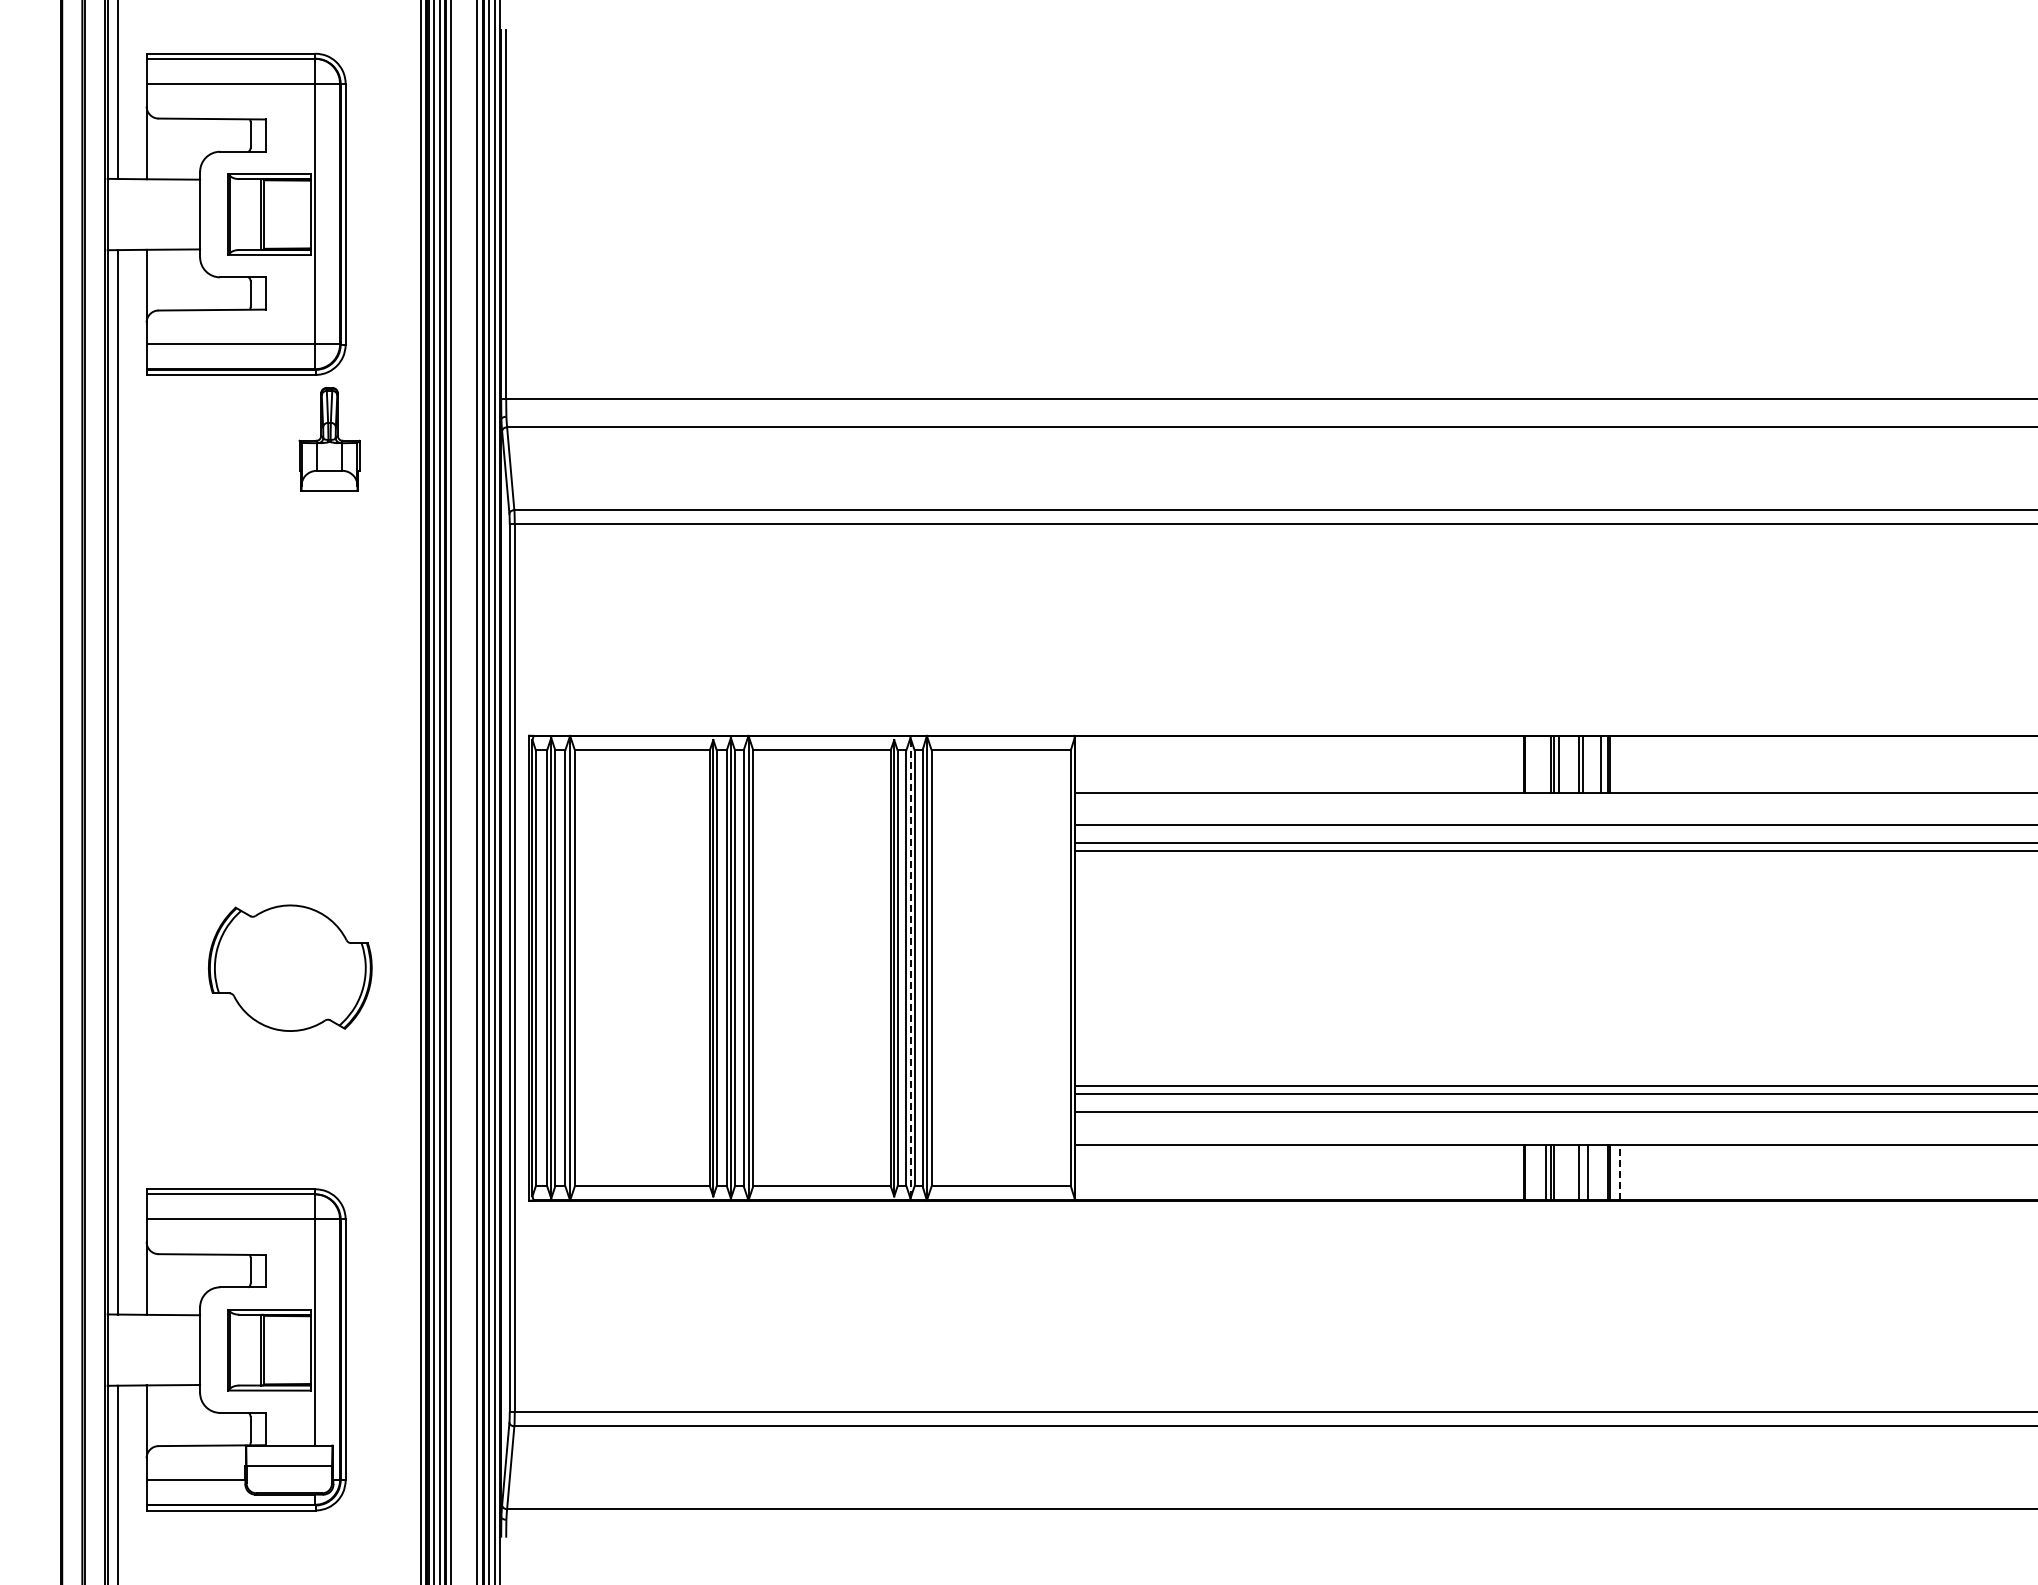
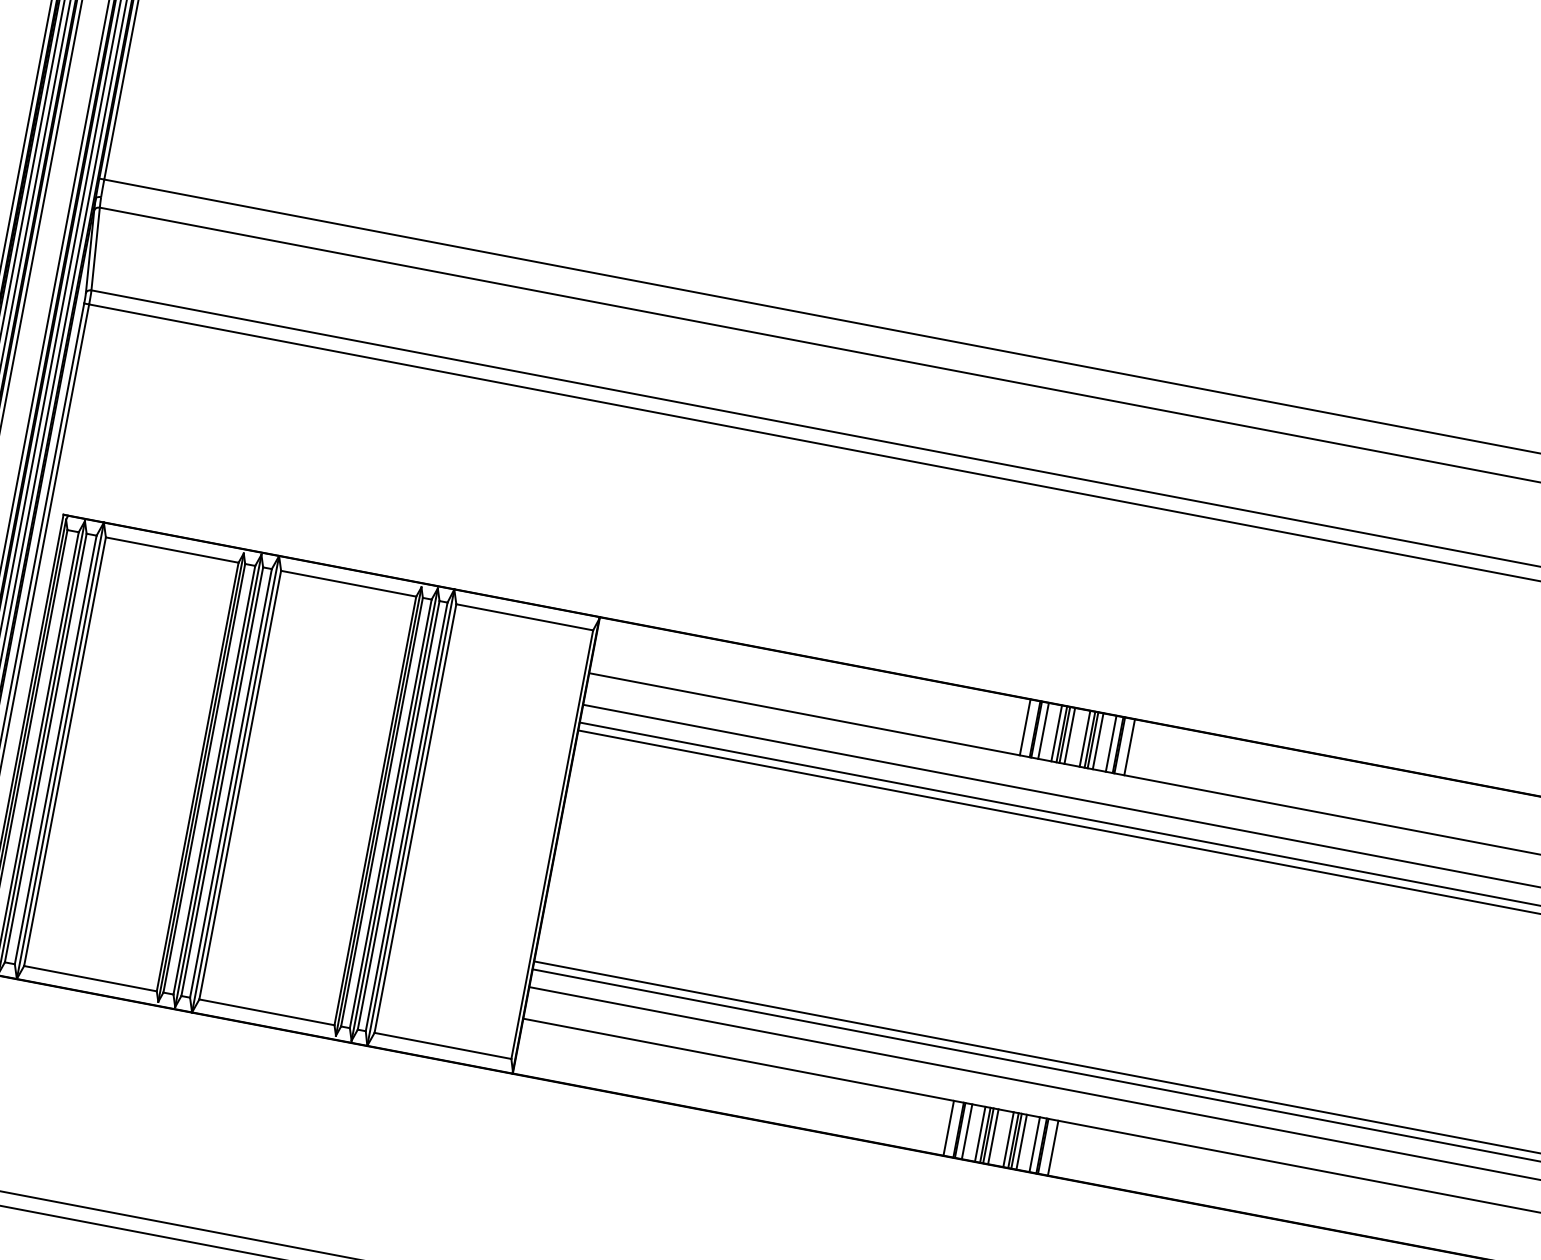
line: (1513, 764) -> (1025, 727), added
line: (1532, 764) -> (1043, 731), added
line: (1545, 764) -> (1056, 733), added
line: (1574, 764) -> (1085, 738), added
line: (1587, 764) -> (1097, 741), added
line: (1619, 764) -> (1129, 747), added
line: (910, 967) -> (394, 813), dashed -> solid
line: (1513, 1172) -> (948, 1128), added
line: (1532, 1172) -> (967, 1131), added
line: (1558, 1172) -> (992, 1136), added
line: (1574, 1172) -> (1008, 1139), added
line: (1582, 1172) -> (1016, 1141), added
line: (1601, 1172) -> (1035, 1144), added
line: (1619, 1172) -> (1052, 1148), dashed -> solid

